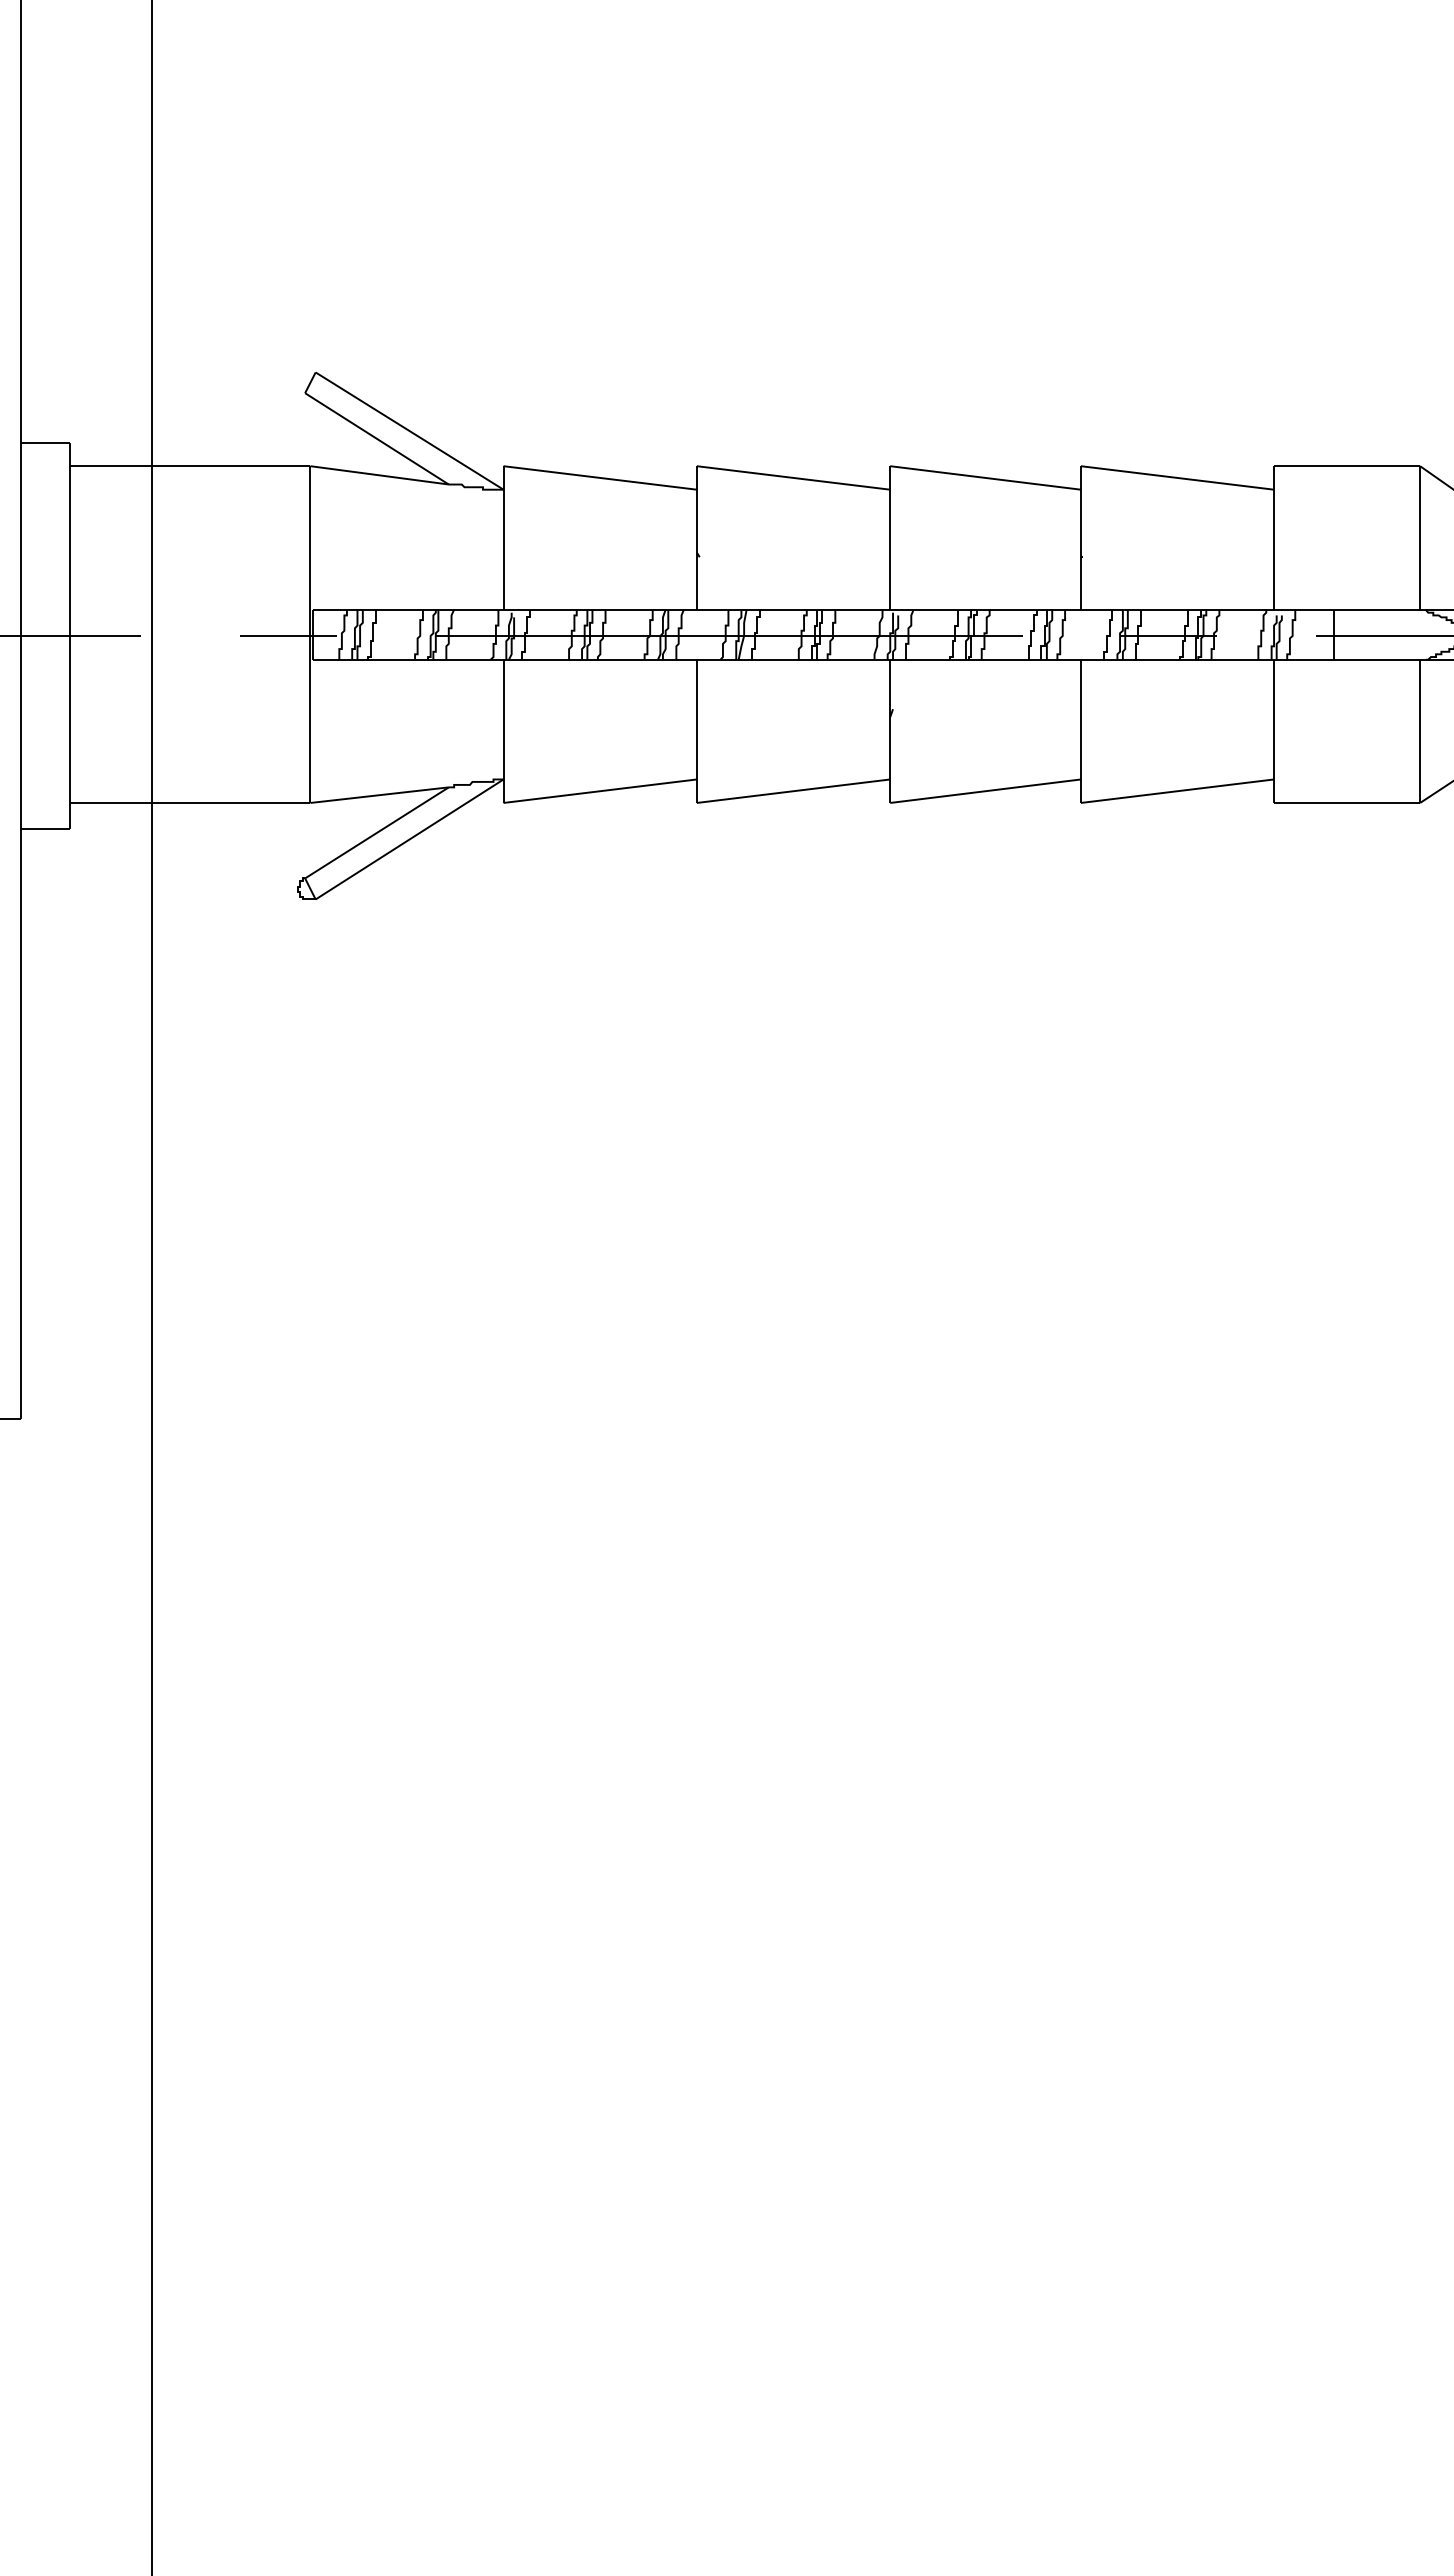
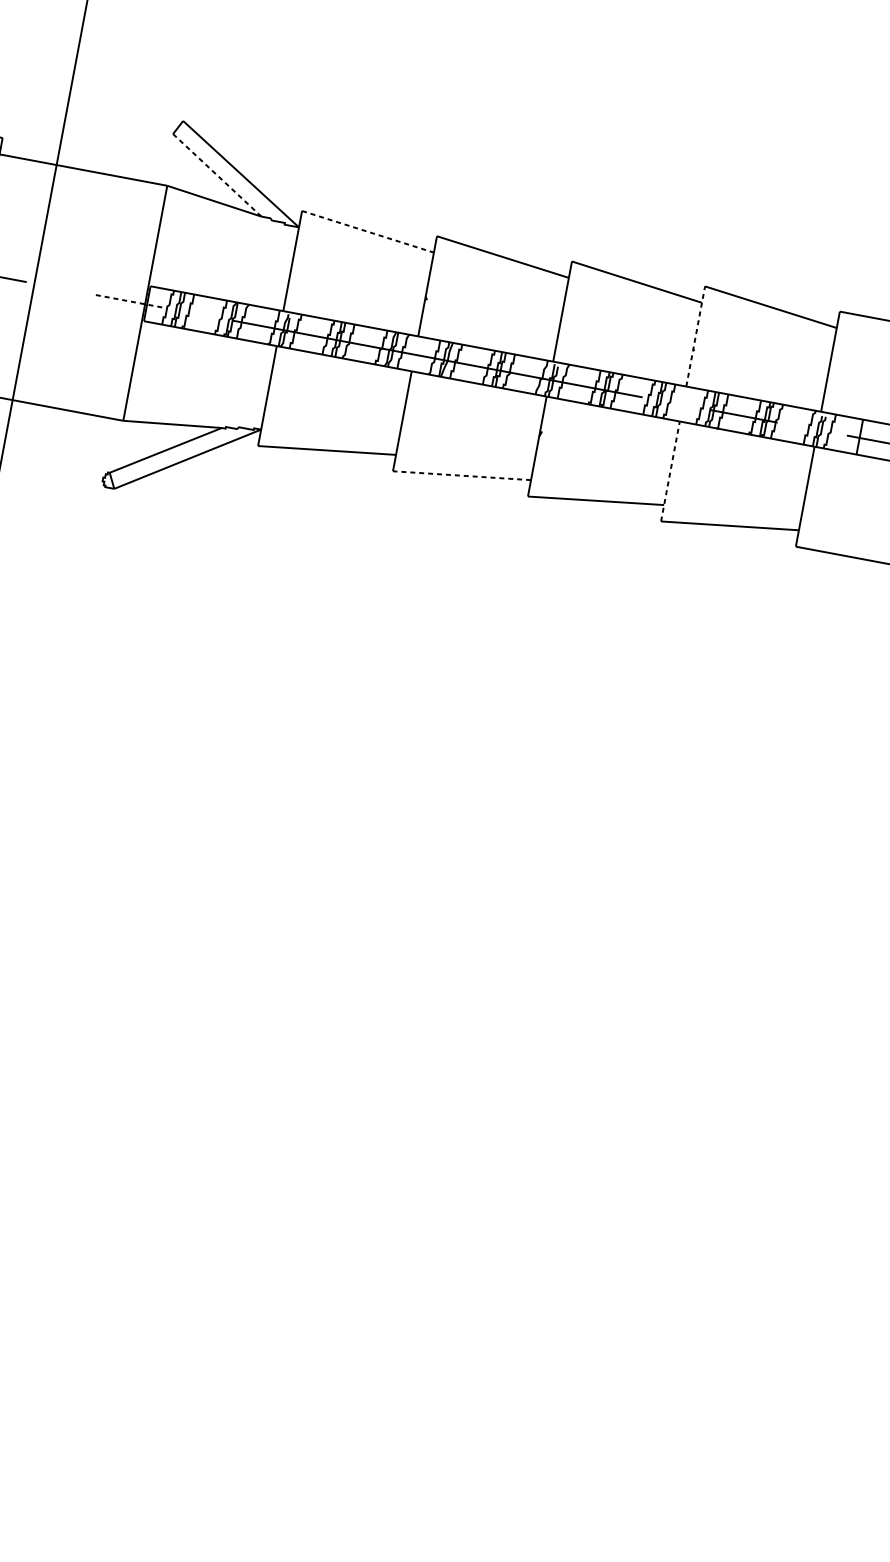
line: (376, 438) -> (217, 175), solid -> dashed
line: (600, 478) -> (368, 232), solid -> dashed
line: (1080, 537) -> (695, 336), solid -> dashed
line: (288, 635) -> (129, 301), solid -> dashed
line: (1080, 731) -> (670, 471), solid -> dashed
line: (793, 791) -> (461, 475), solid -> dashed

